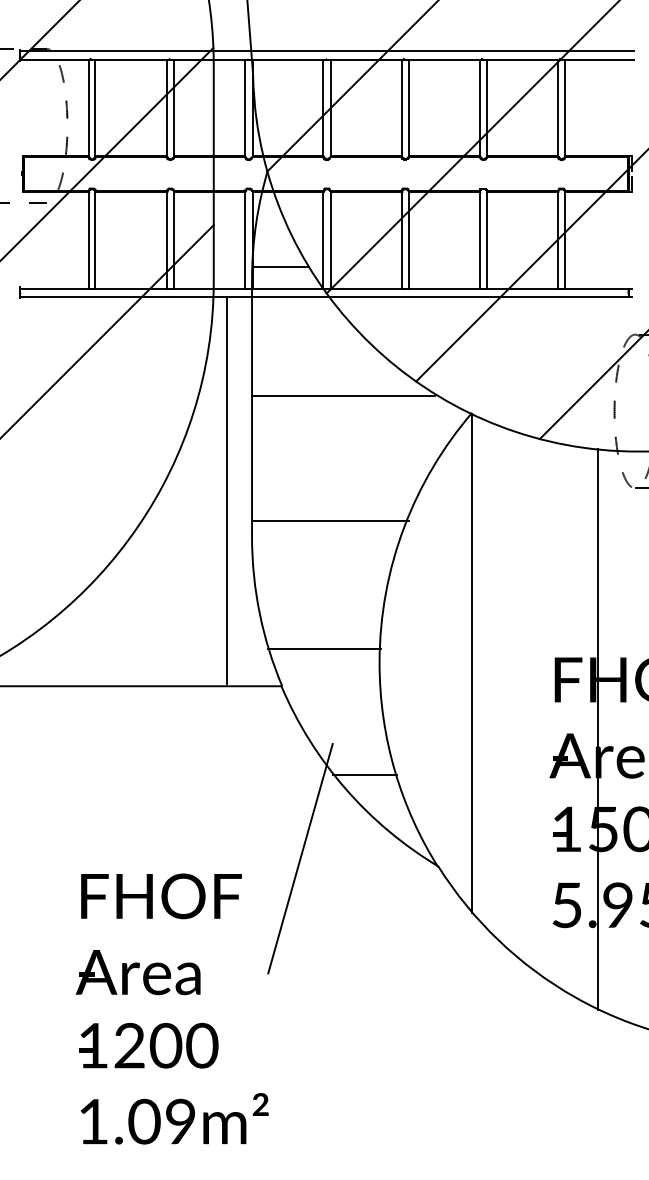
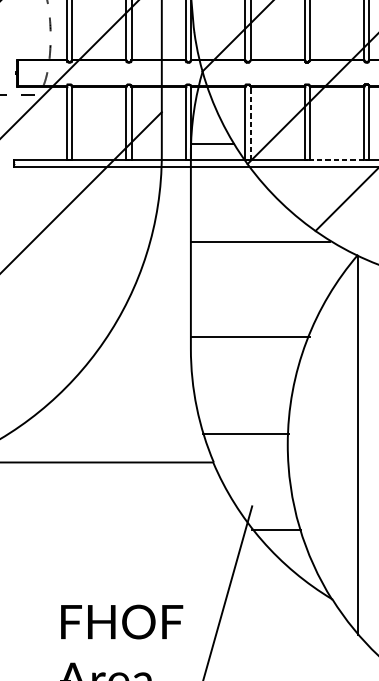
line: (330, 239) -> (250, 123), solid -> dashed
line: (444, 288) -> (337, 160), solid -> dashed
line: (226, 490) -> (171, 313), removed

